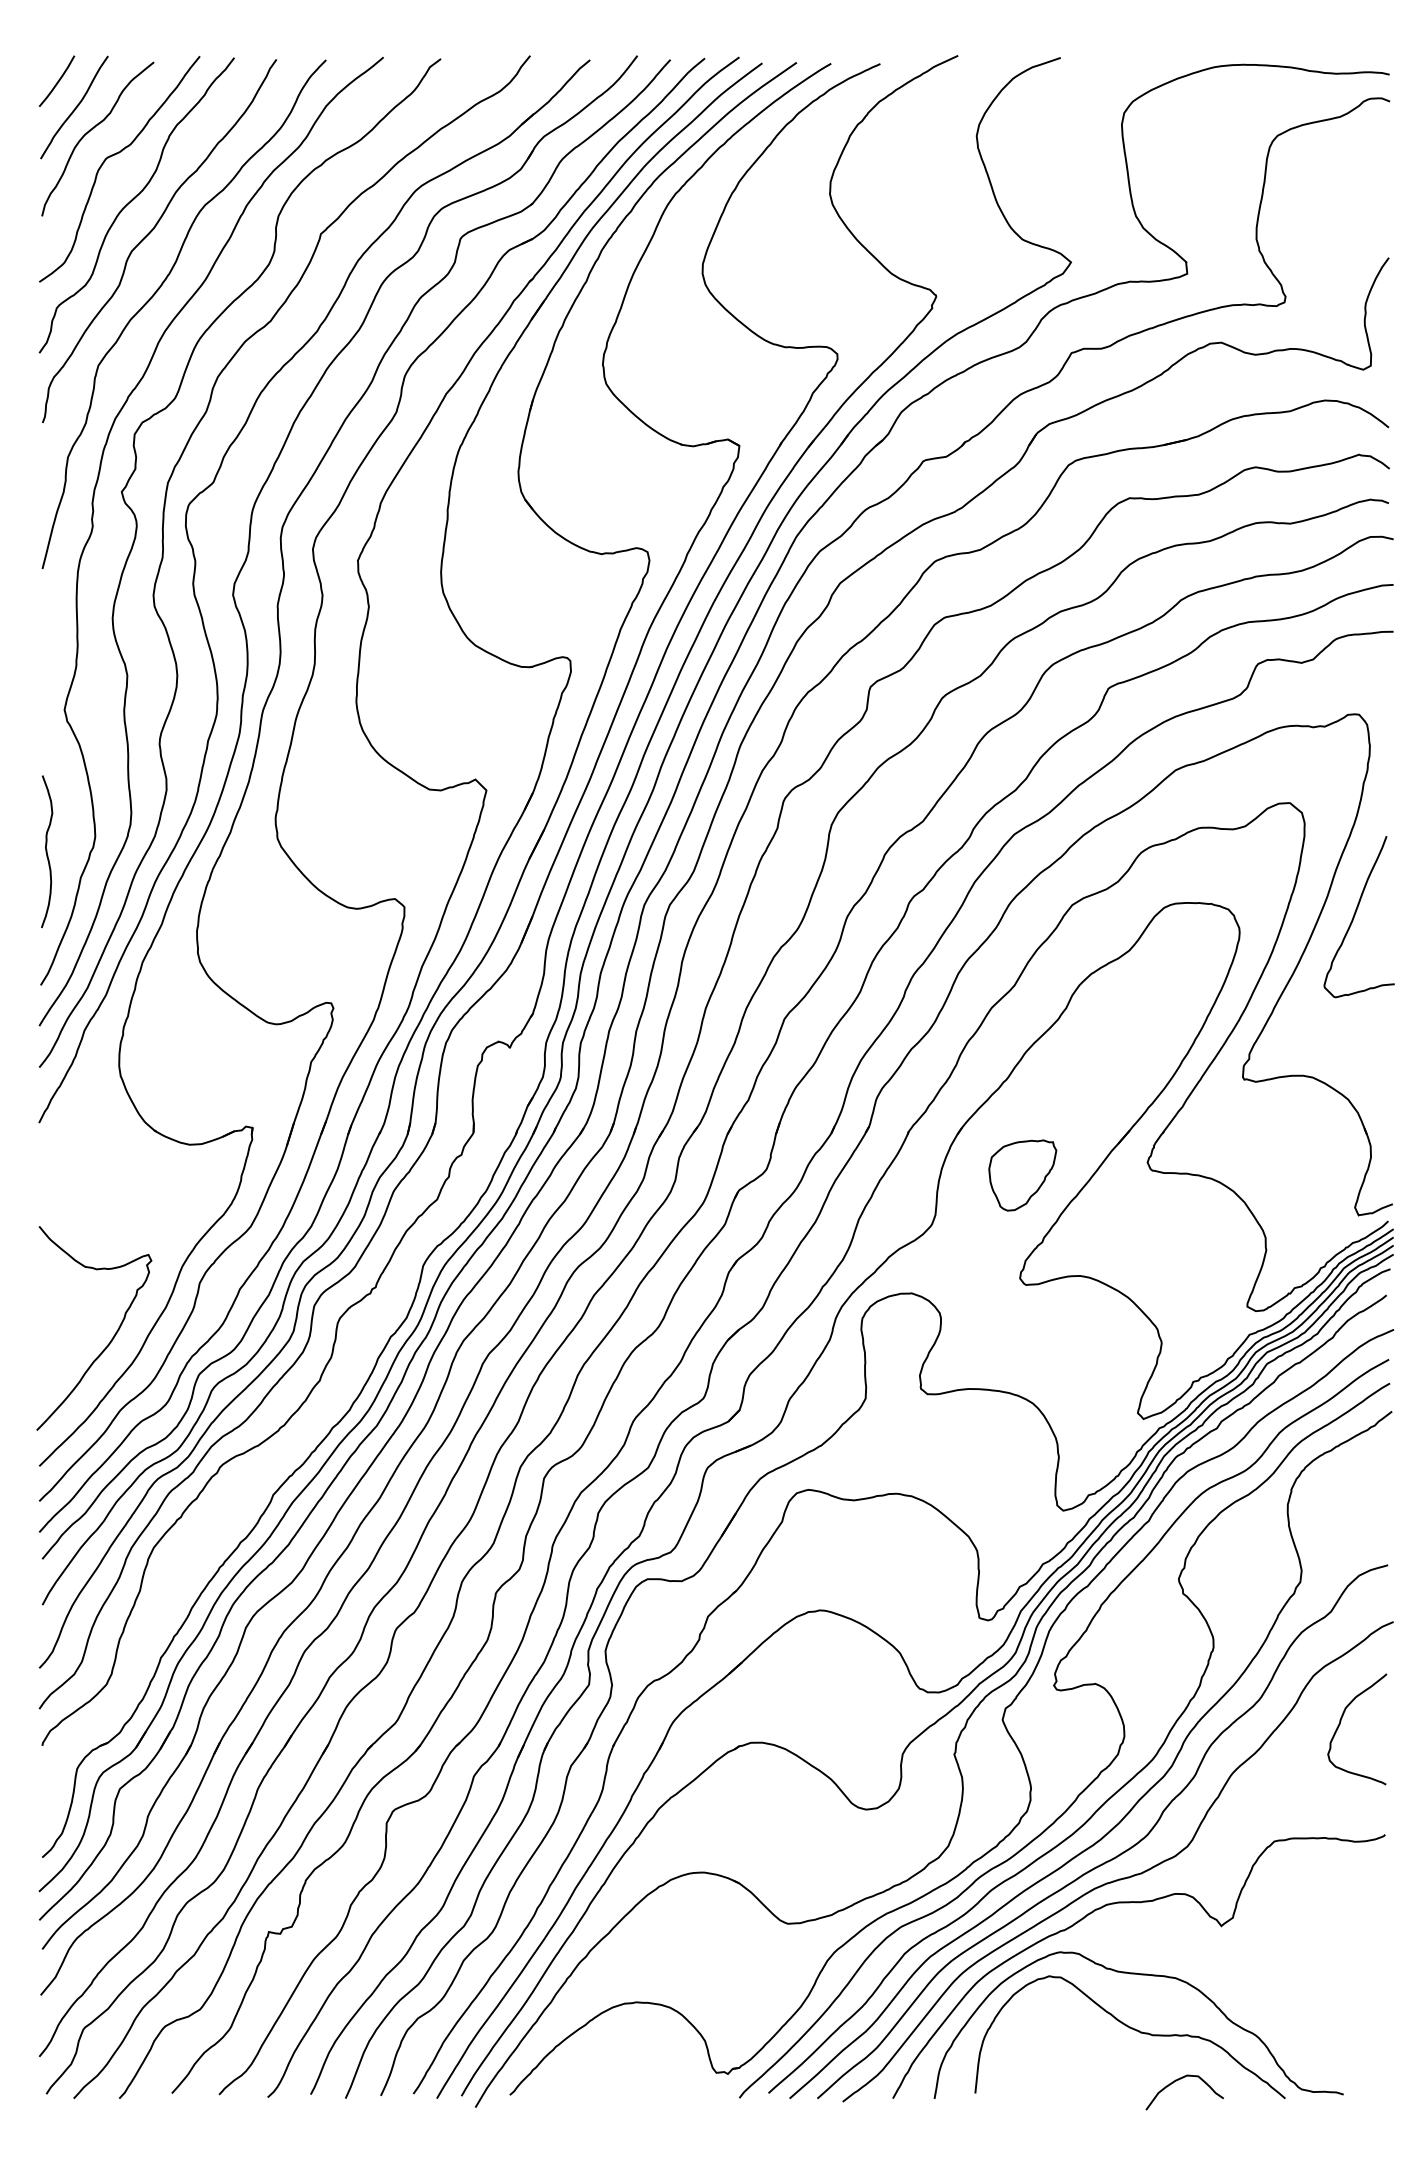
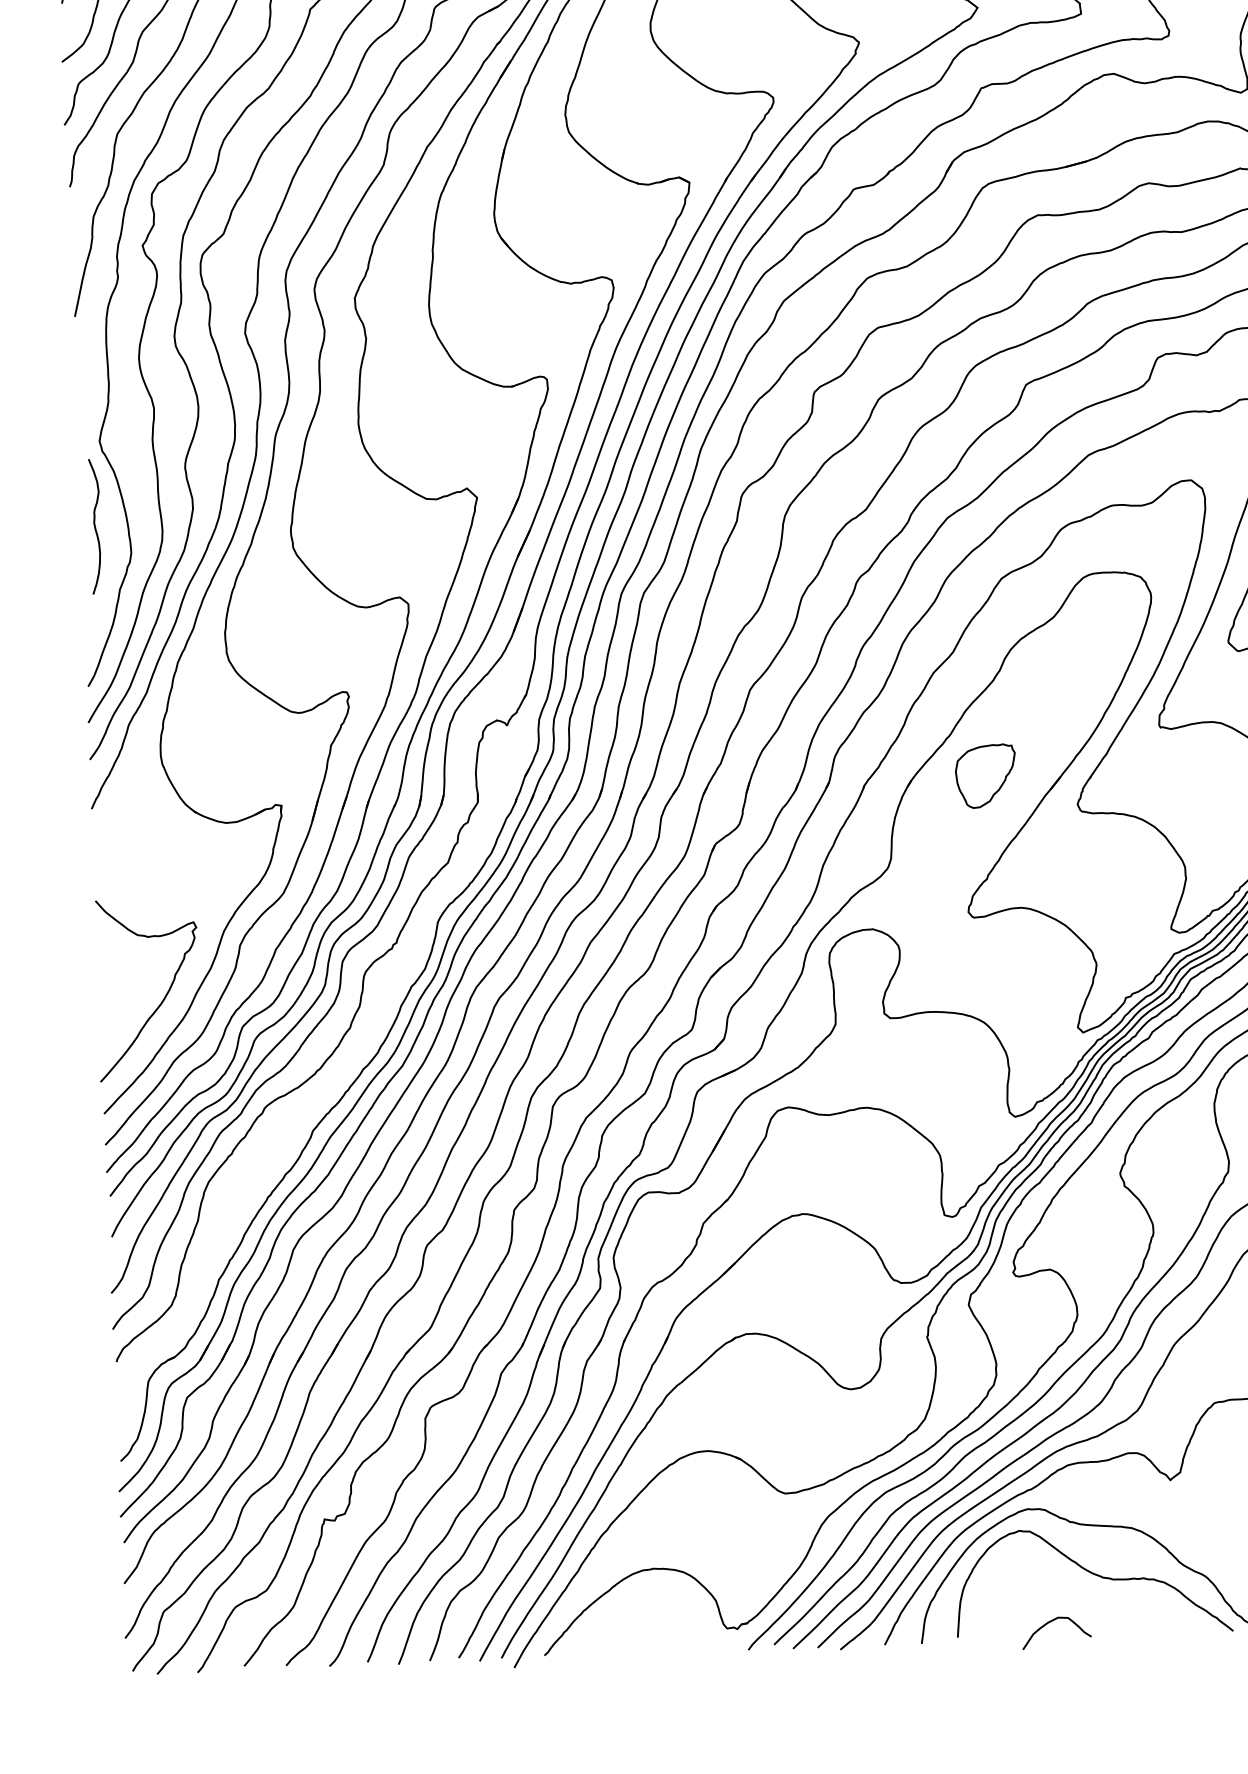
curve: (47, 851) -> (95, 526), moved
part: (1022, 1175) -> (985, 776), moved
curve: (1181, 2079) -> (1053, 1621), moved

